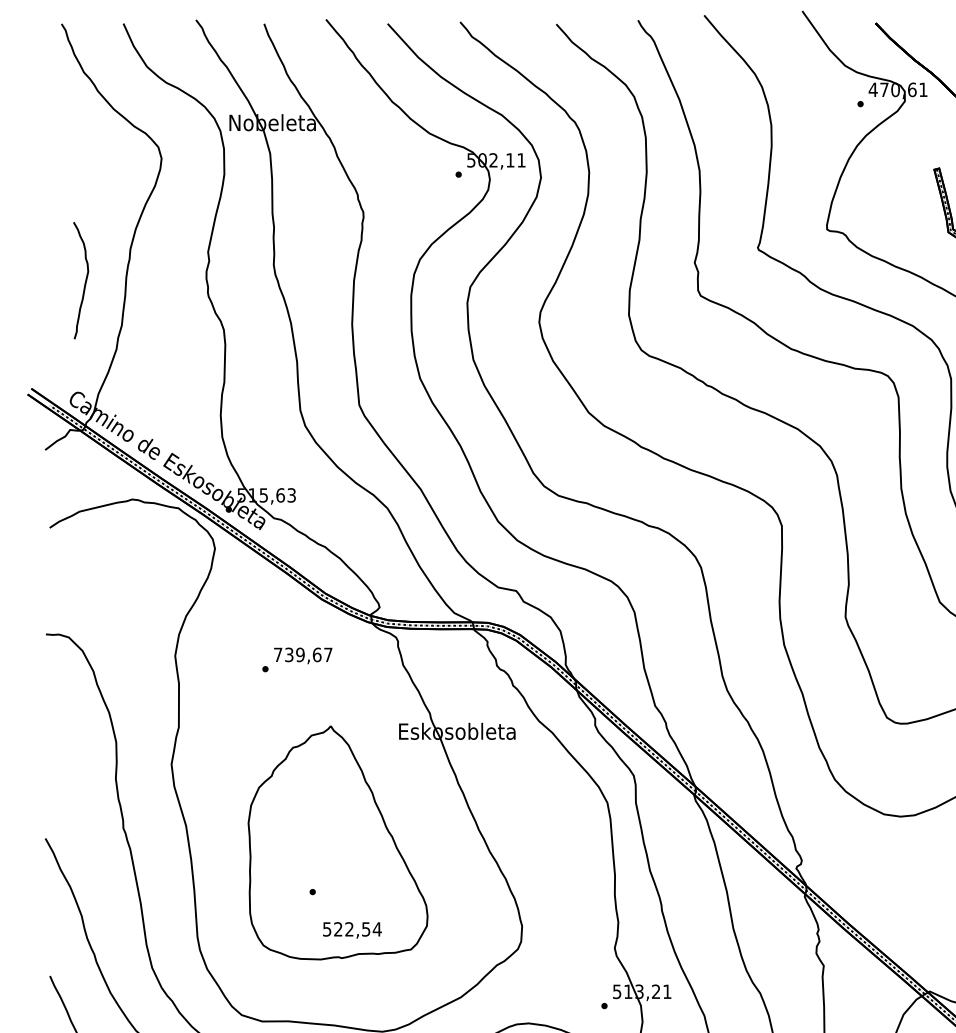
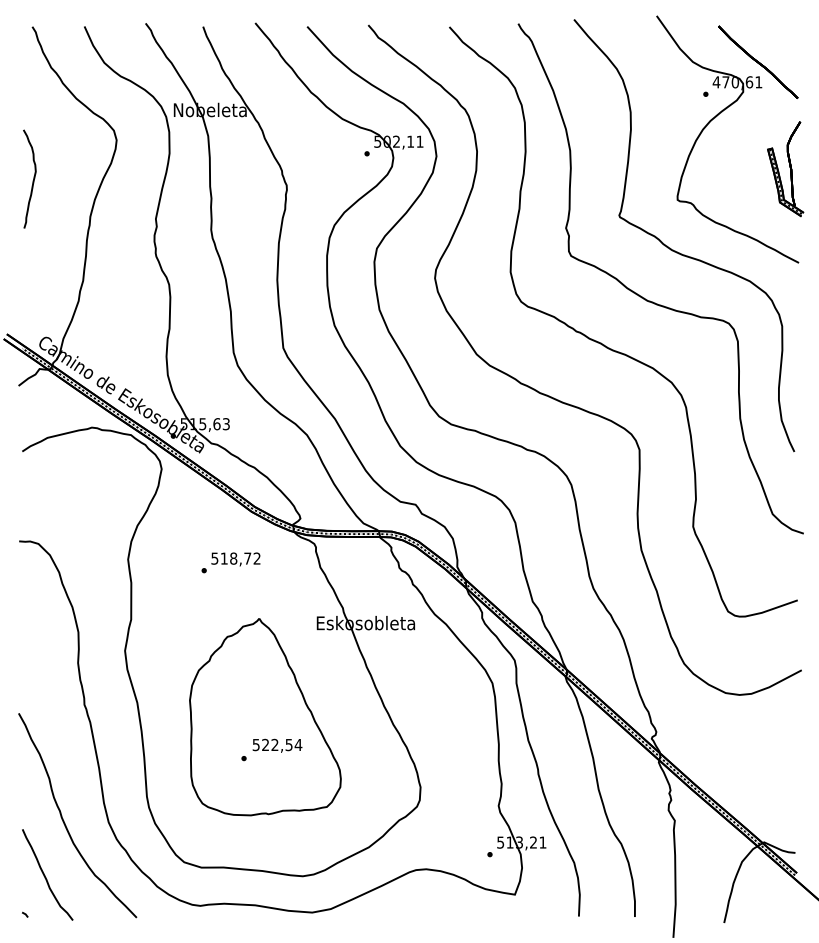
curve: (84, 282) -> (32, 180), moved
text: (302, 654) -> (235, 558), 739,67 -> 518,72
text: (352, 929) -> (277, 745), moved

